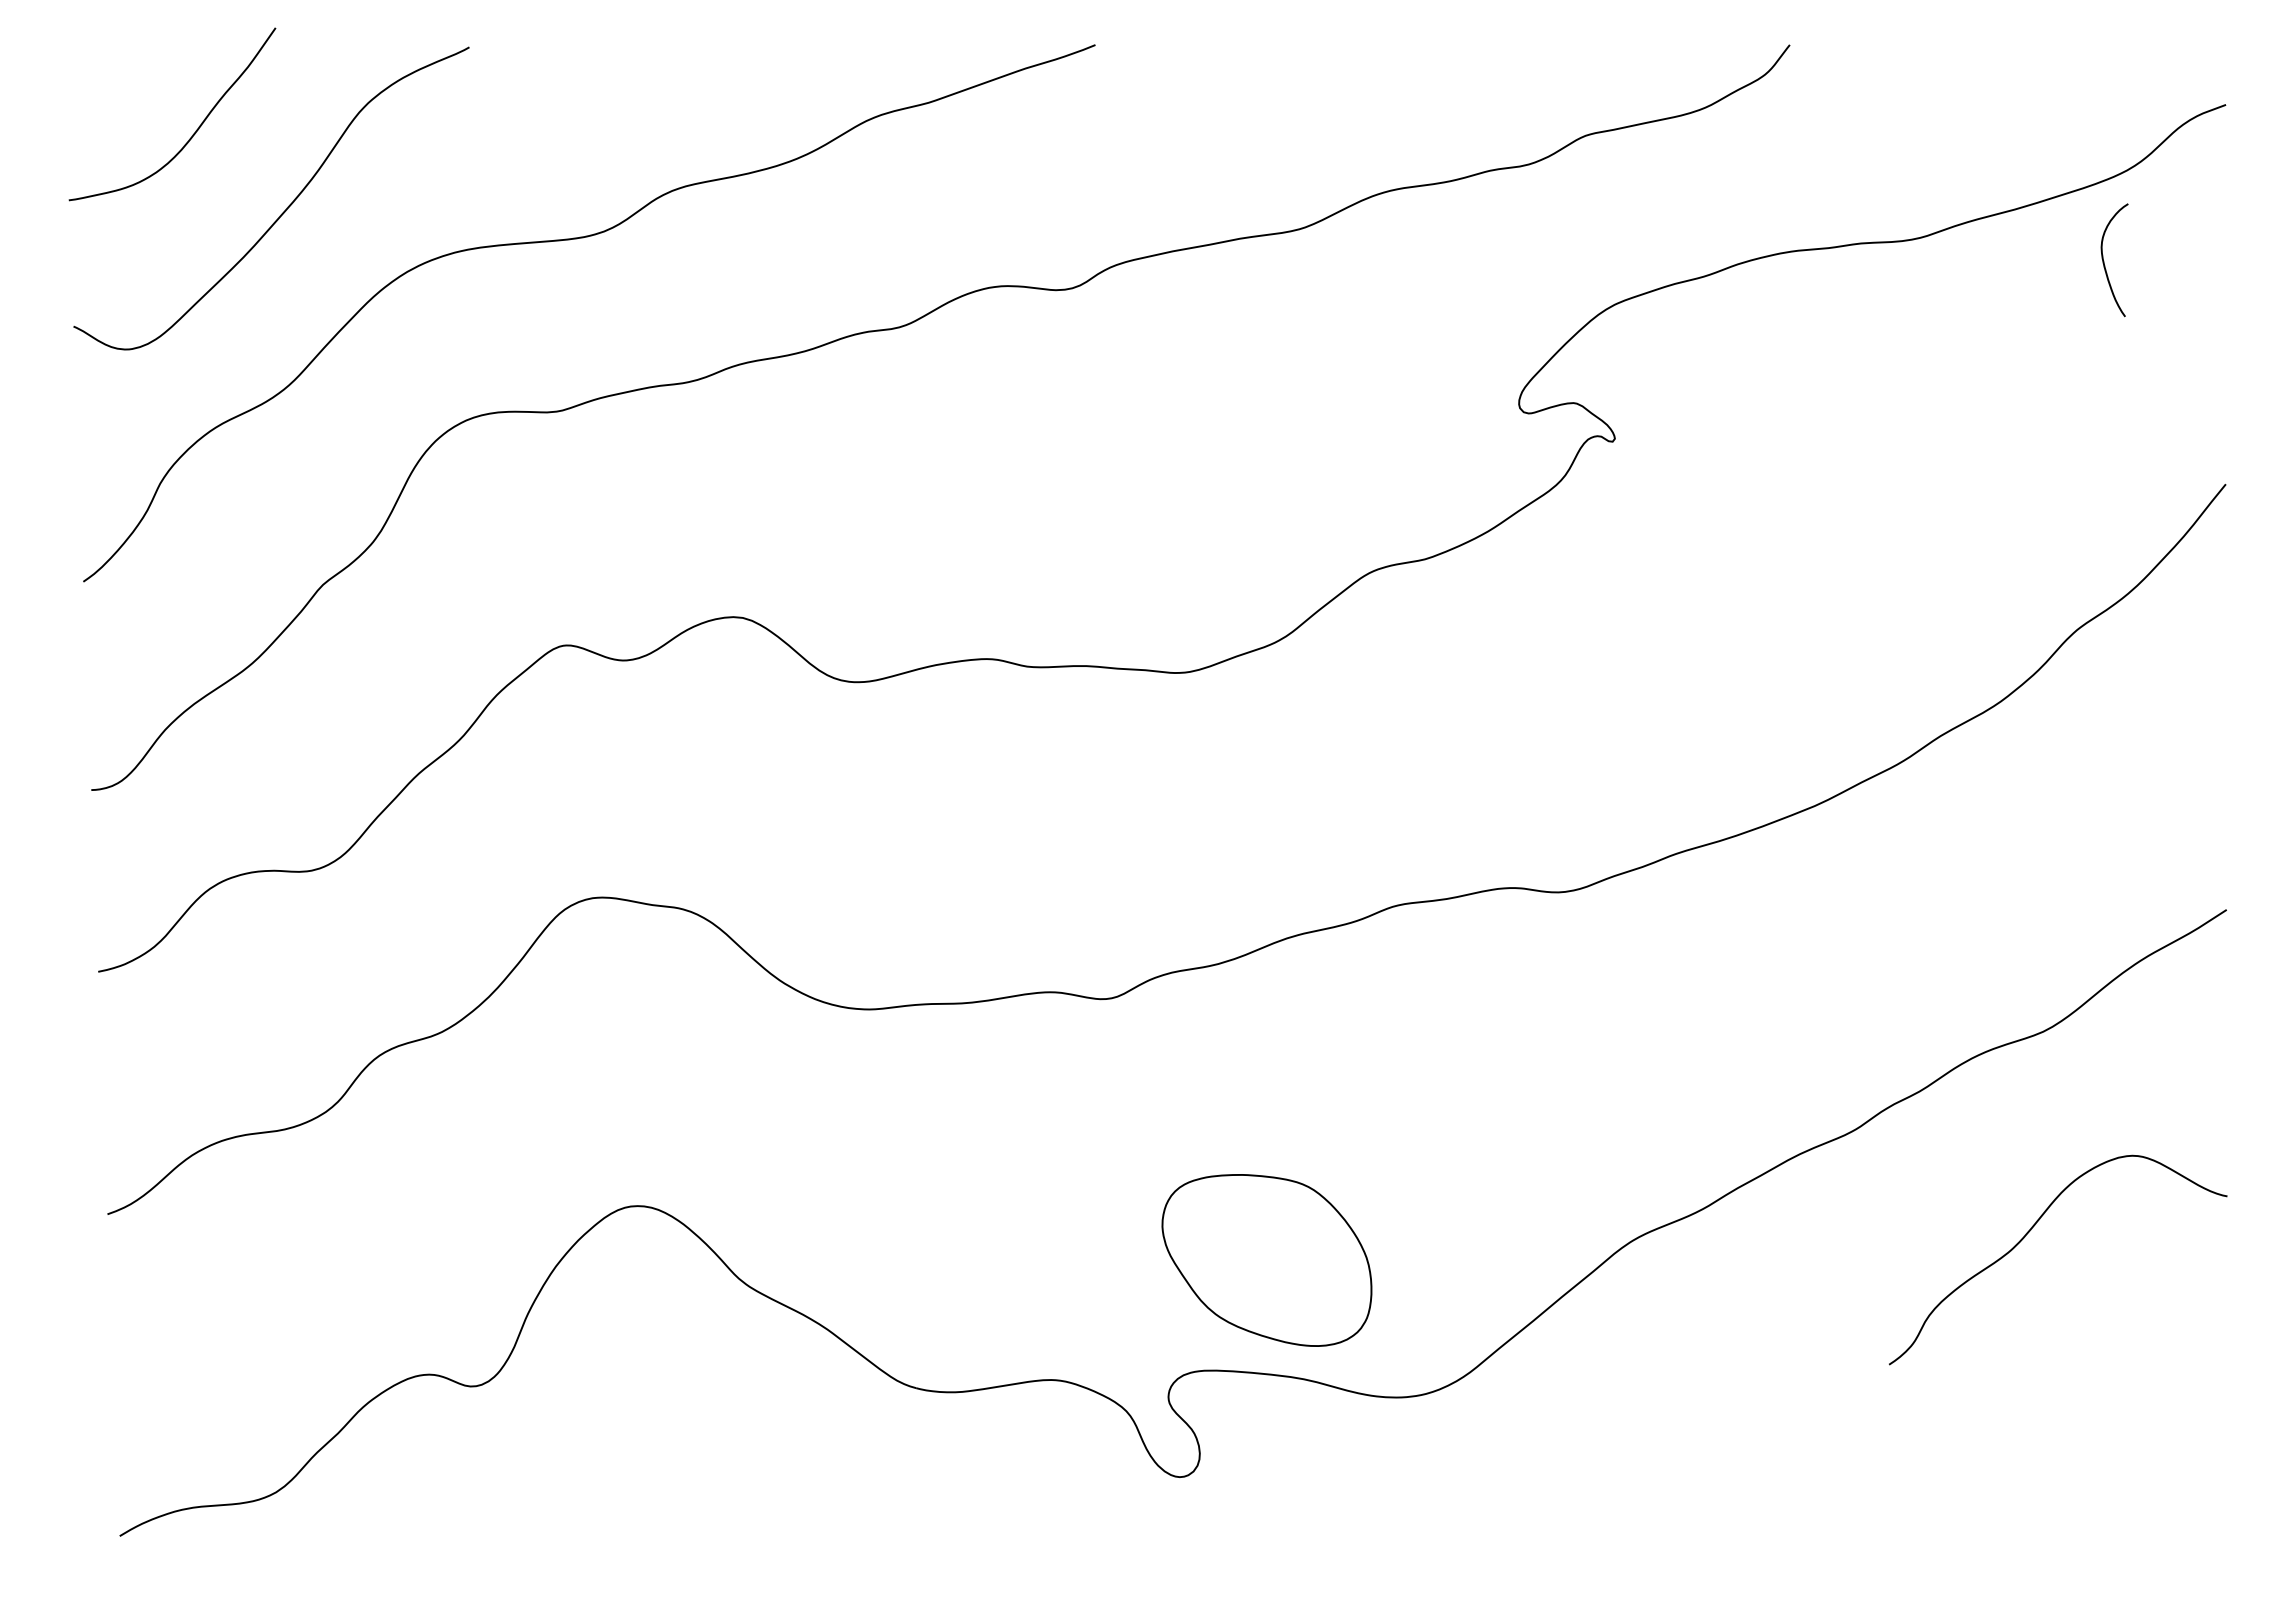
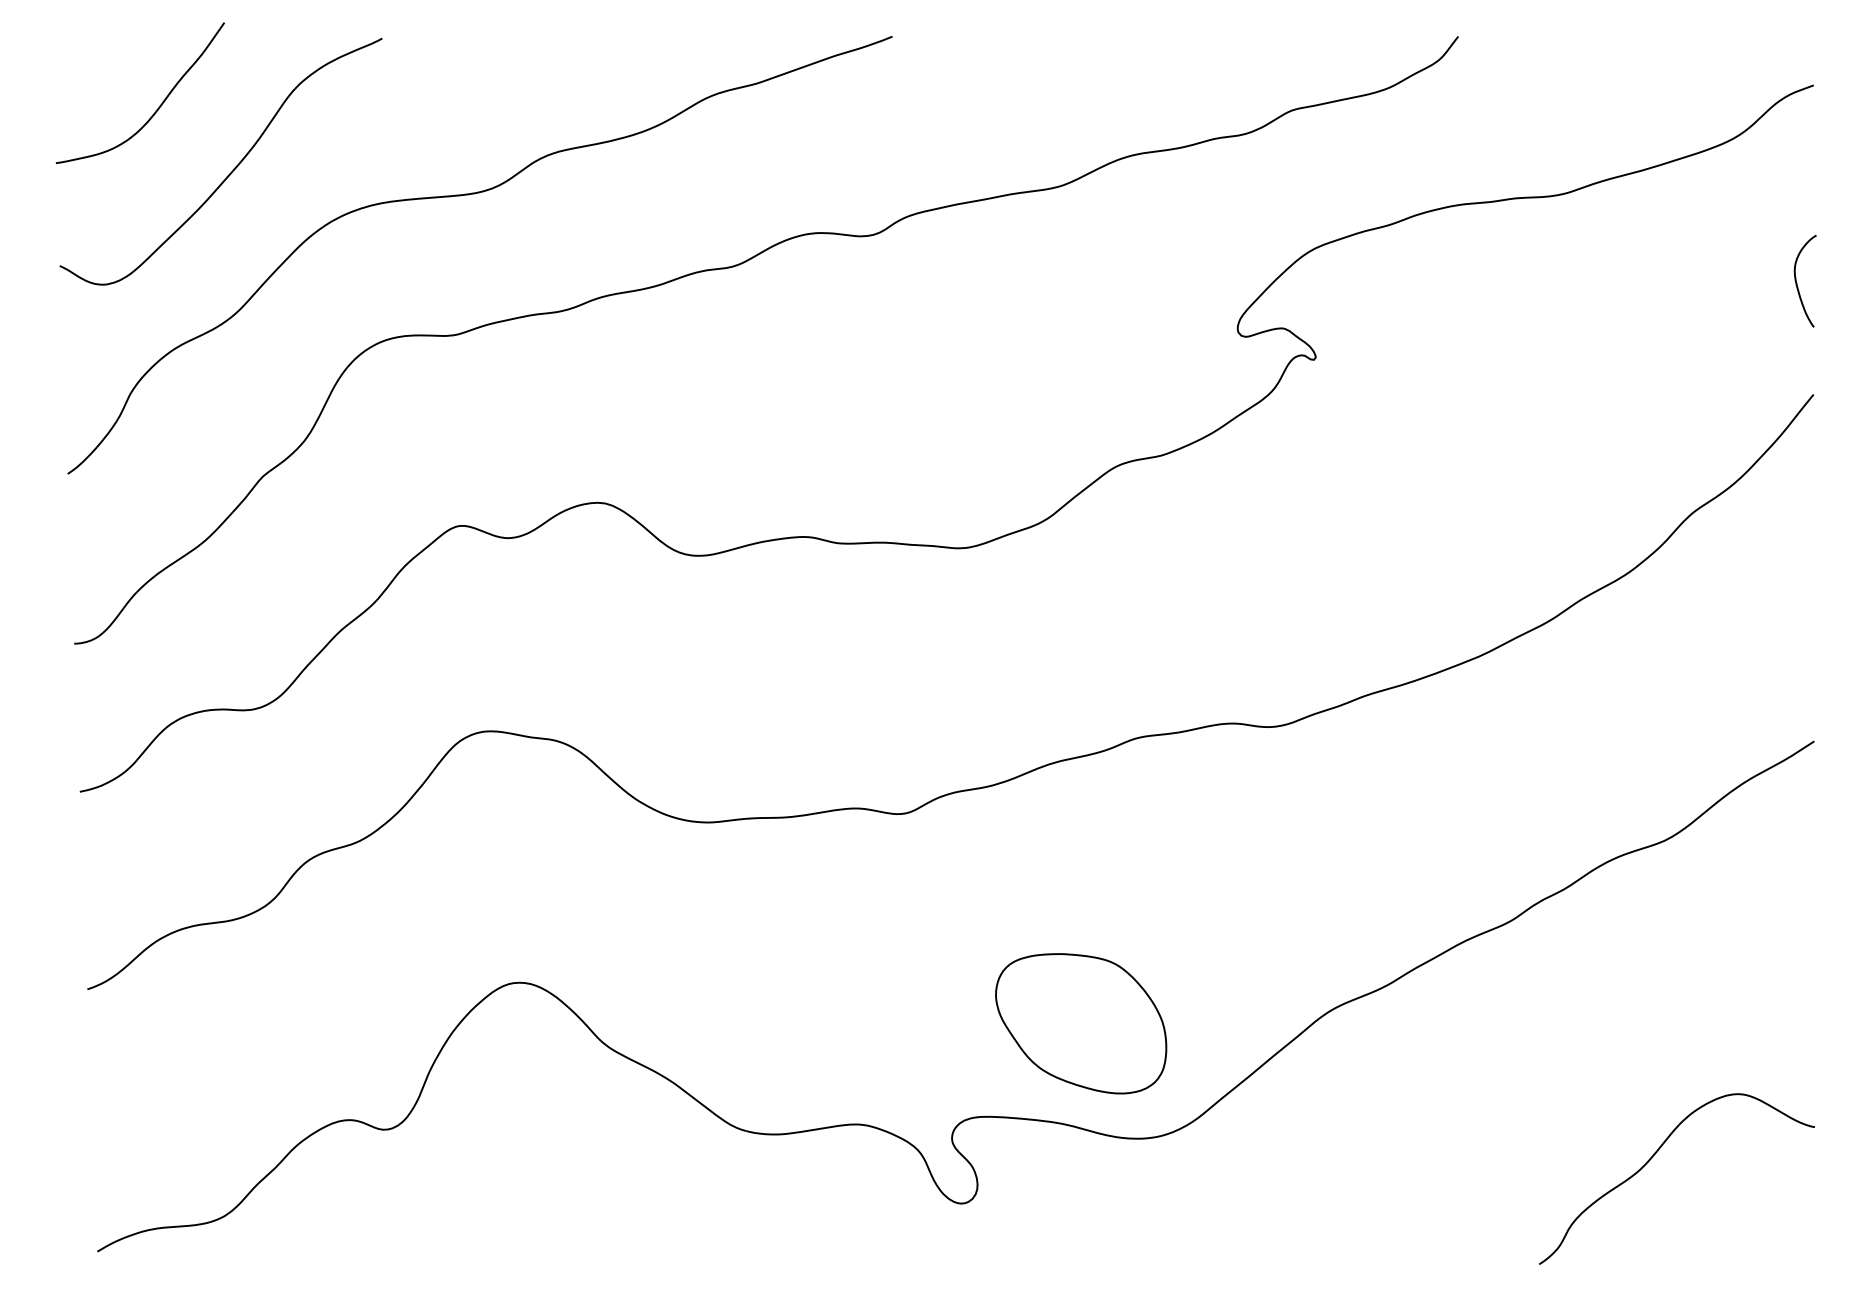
curve: (2104, 261) -> (1797, 282), moved
curve: (2030, 1231) -> (1654, 1155), moved
part: (1266, 1260) -> (1080, 1023), moved

